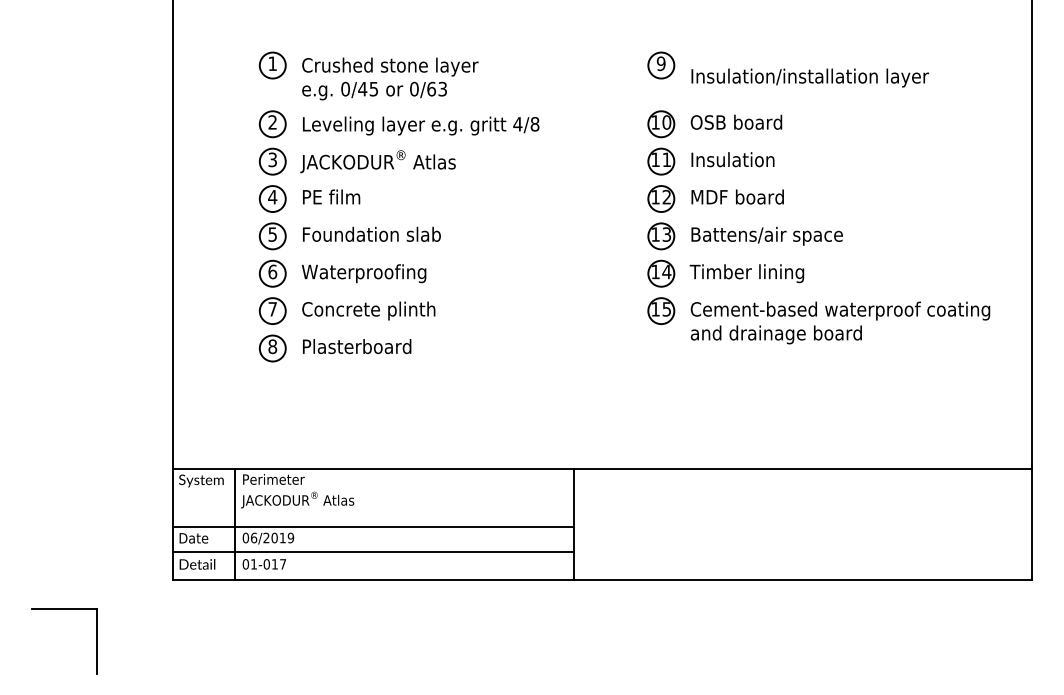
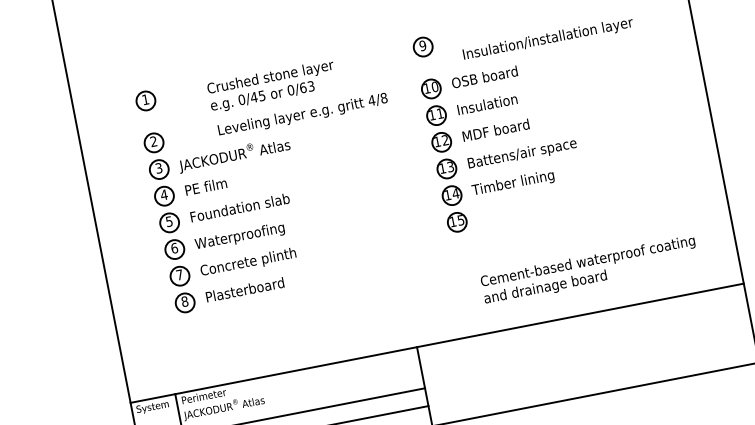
text: (810, 77) -> (548, 38), moved
text: (390, 78) -> (272, 85), moved
text: (421, 125) -> (303, 114), moved
text: (840, 322) -> (589, 270), moved

